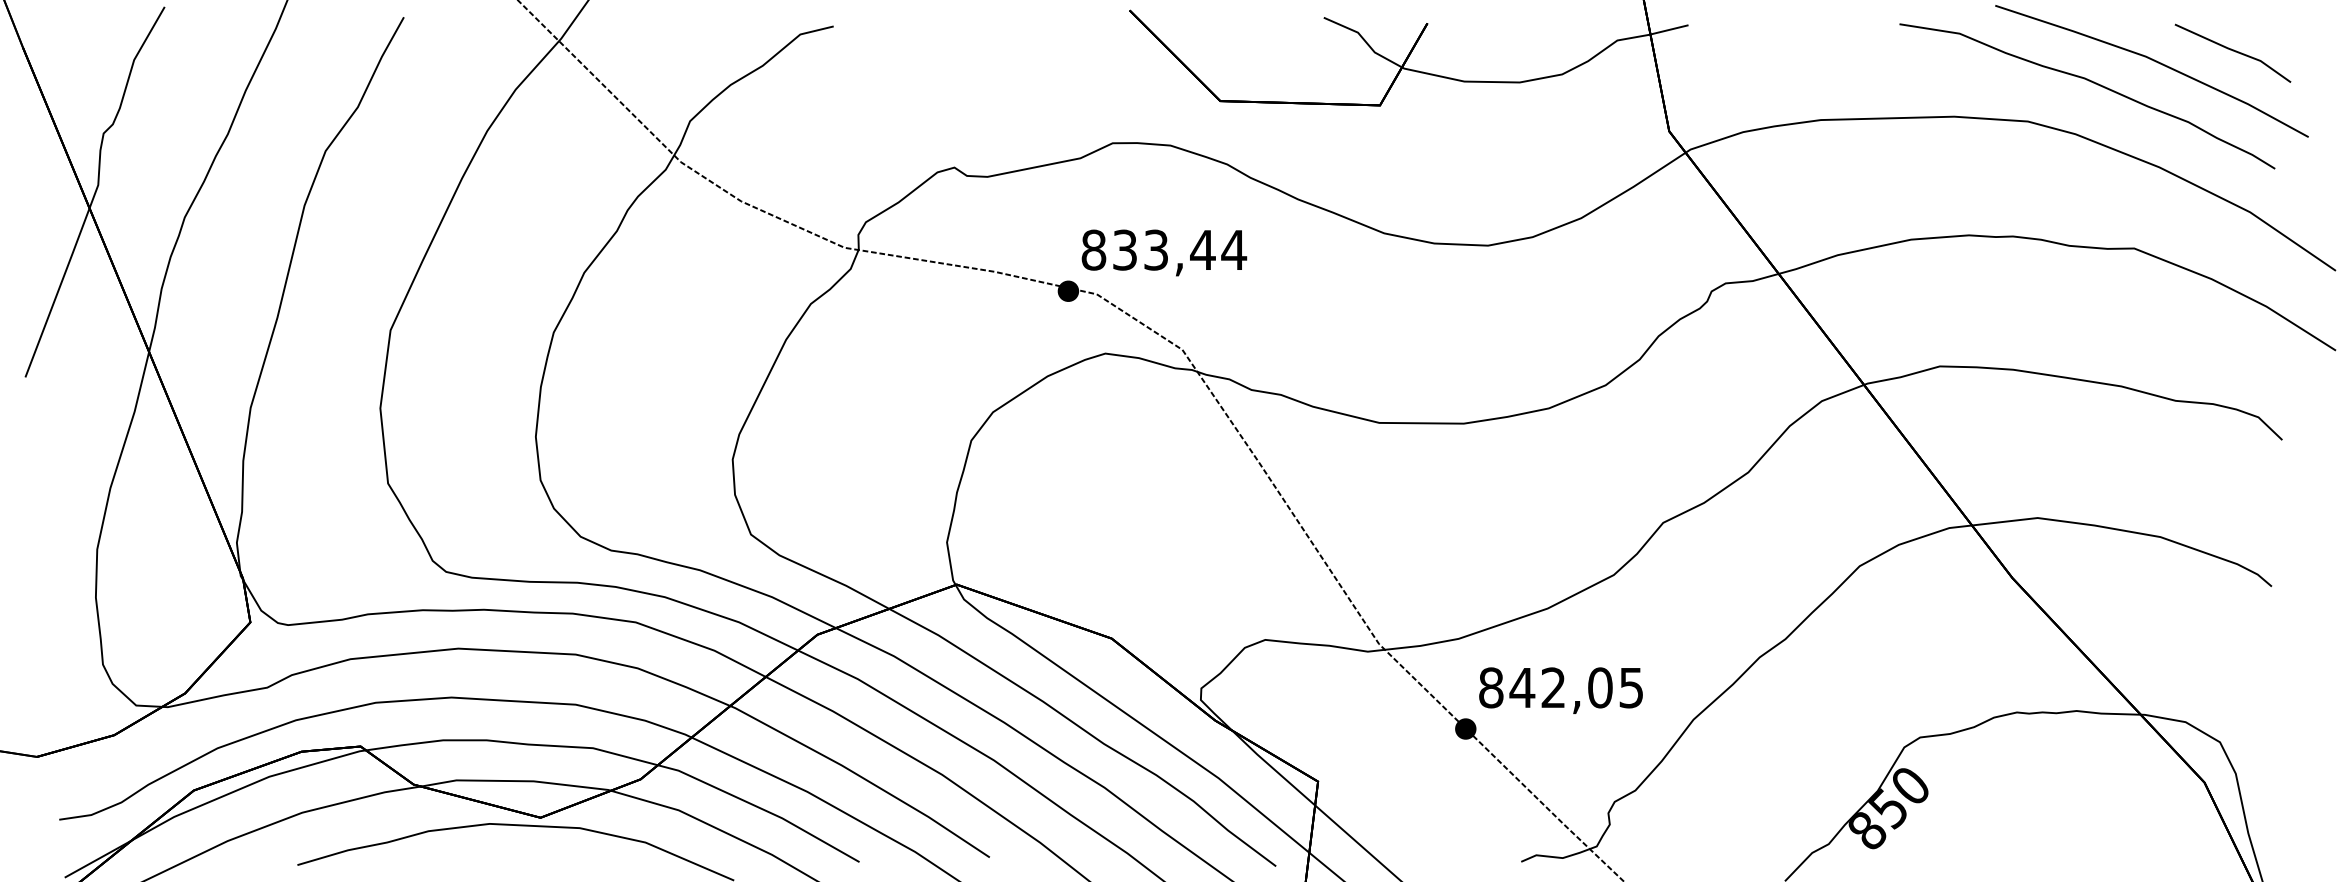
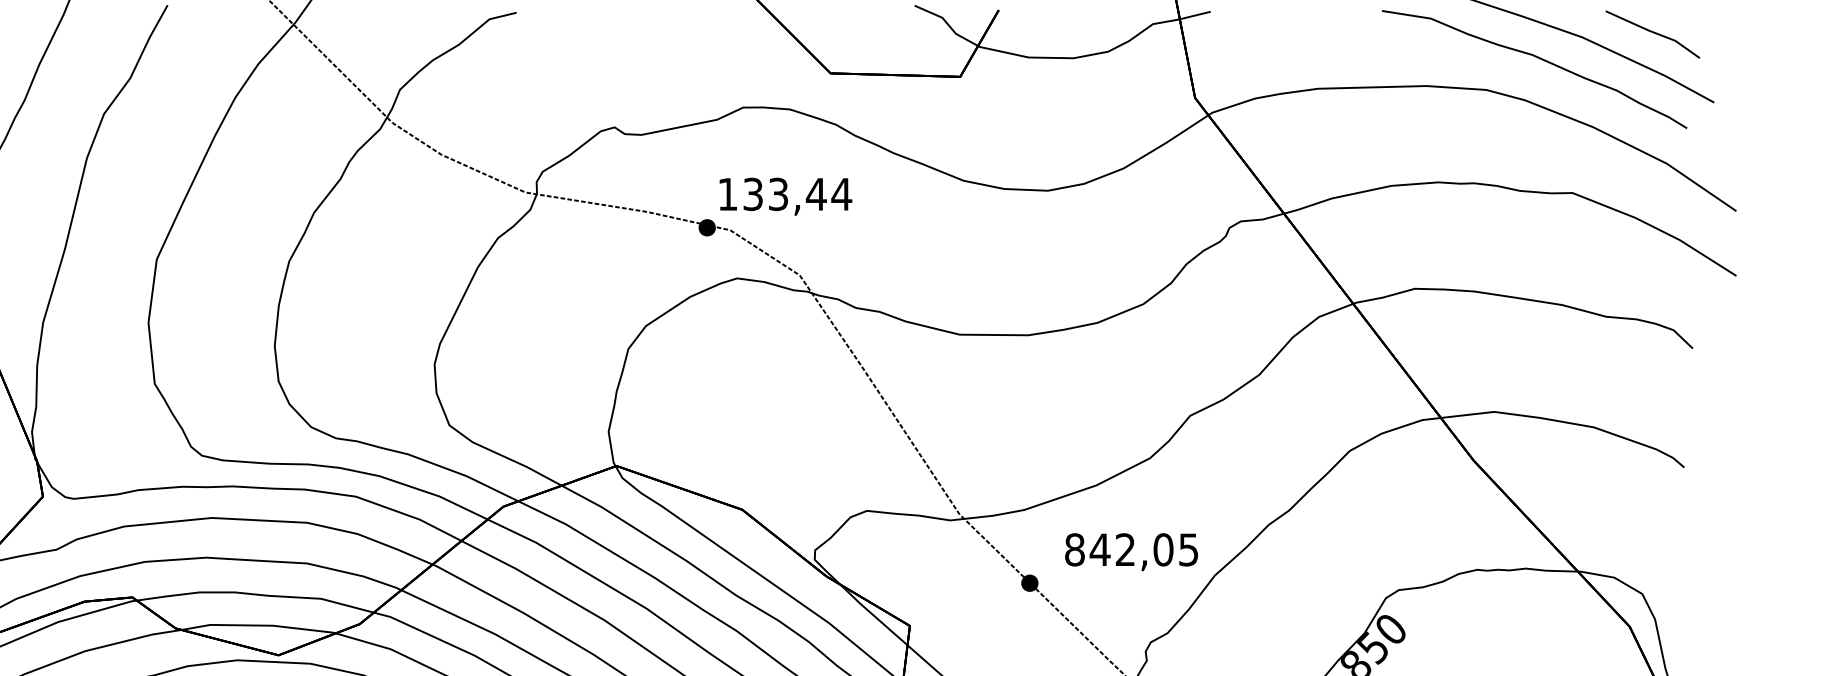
text: (1093, 249) -> (727, 193), 833,44 -> 133,44
text: (1560, 690) -> (1131, 551), moved

